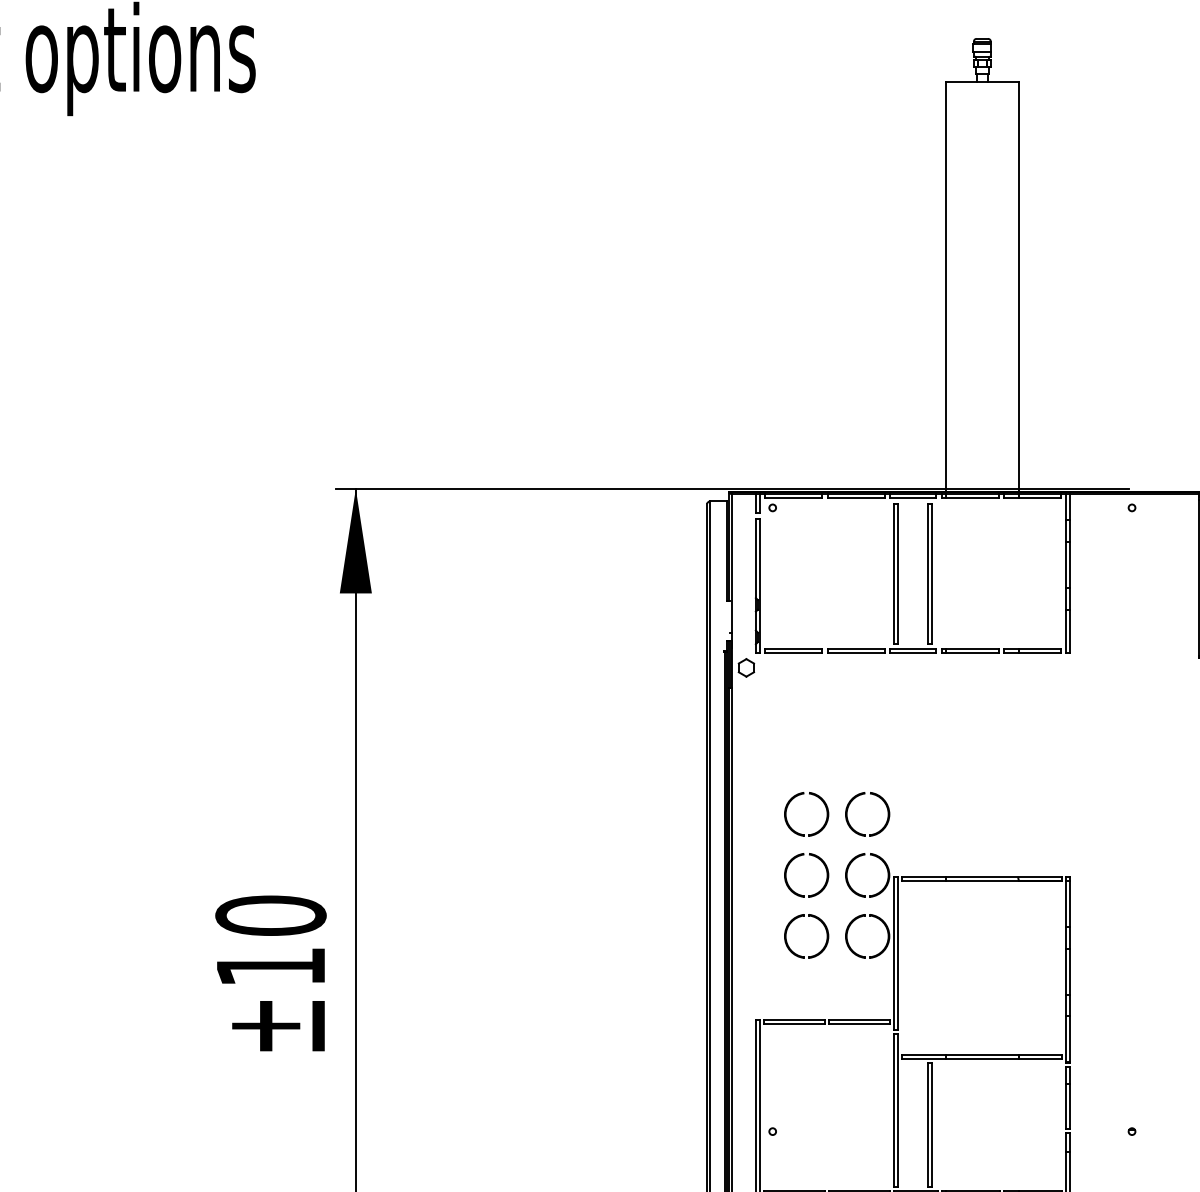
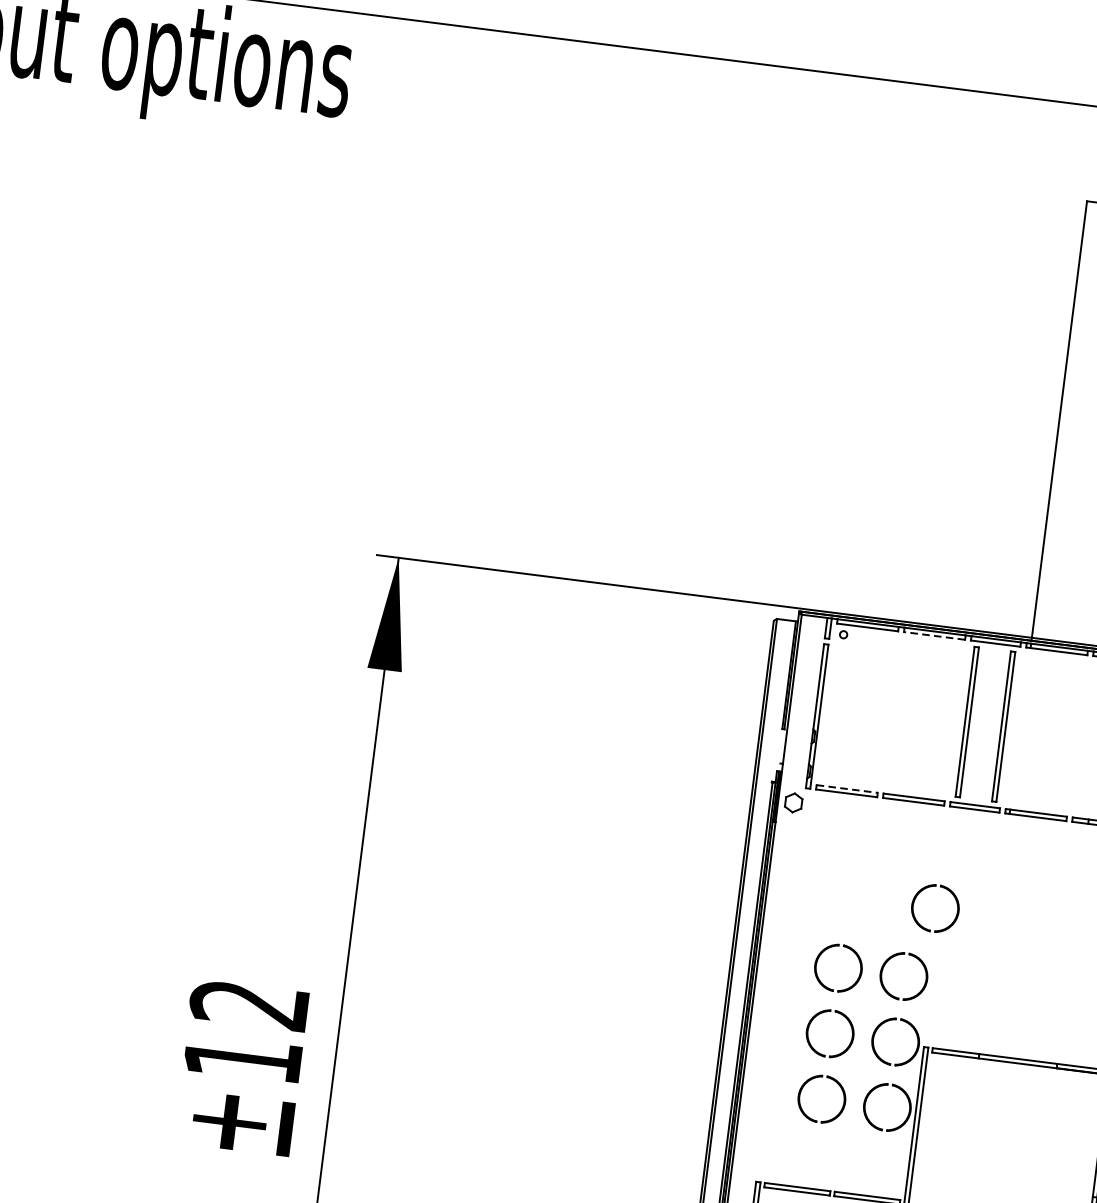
line: (855, 498) -> (933, 635), solid -> dashed
line: (794, 648) -> (847, 788), solid -> dashed
part: (869, 743) -> (915, 900), added
text: (270, 915) -> (249, 1004), ±10 -> ±12

